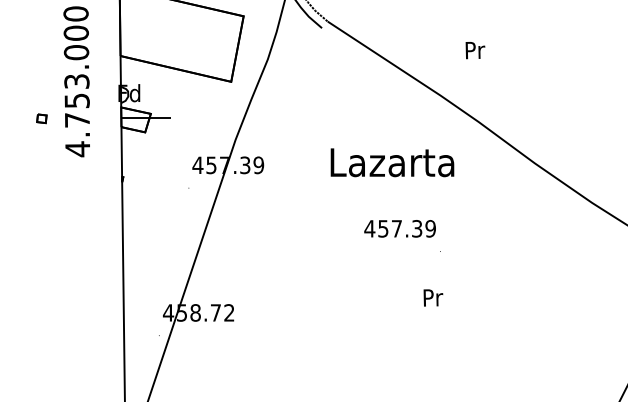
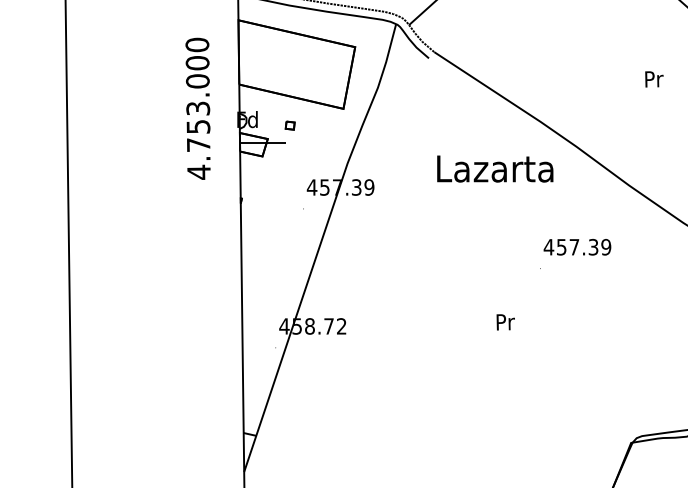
text: (475, 50) -> (654, 79), moved
part: (41, 118) -> (289, 125), moved
text: (392, 162) -> (495, 168), moved
text: (400, 229) -> (577, 247), moved
text: (433, 298) -> (505, 322), moved

